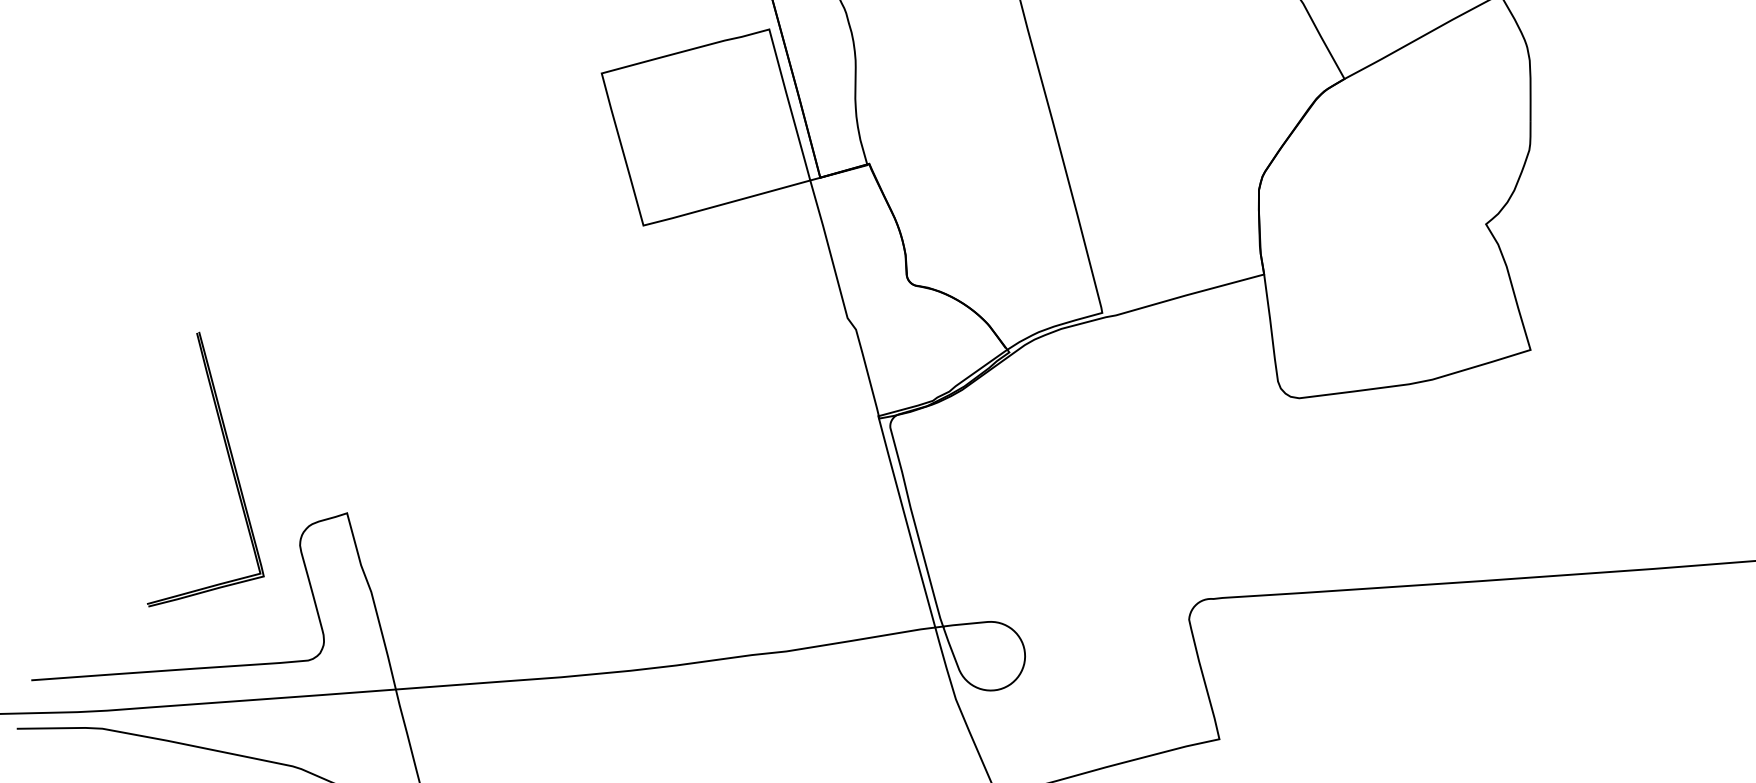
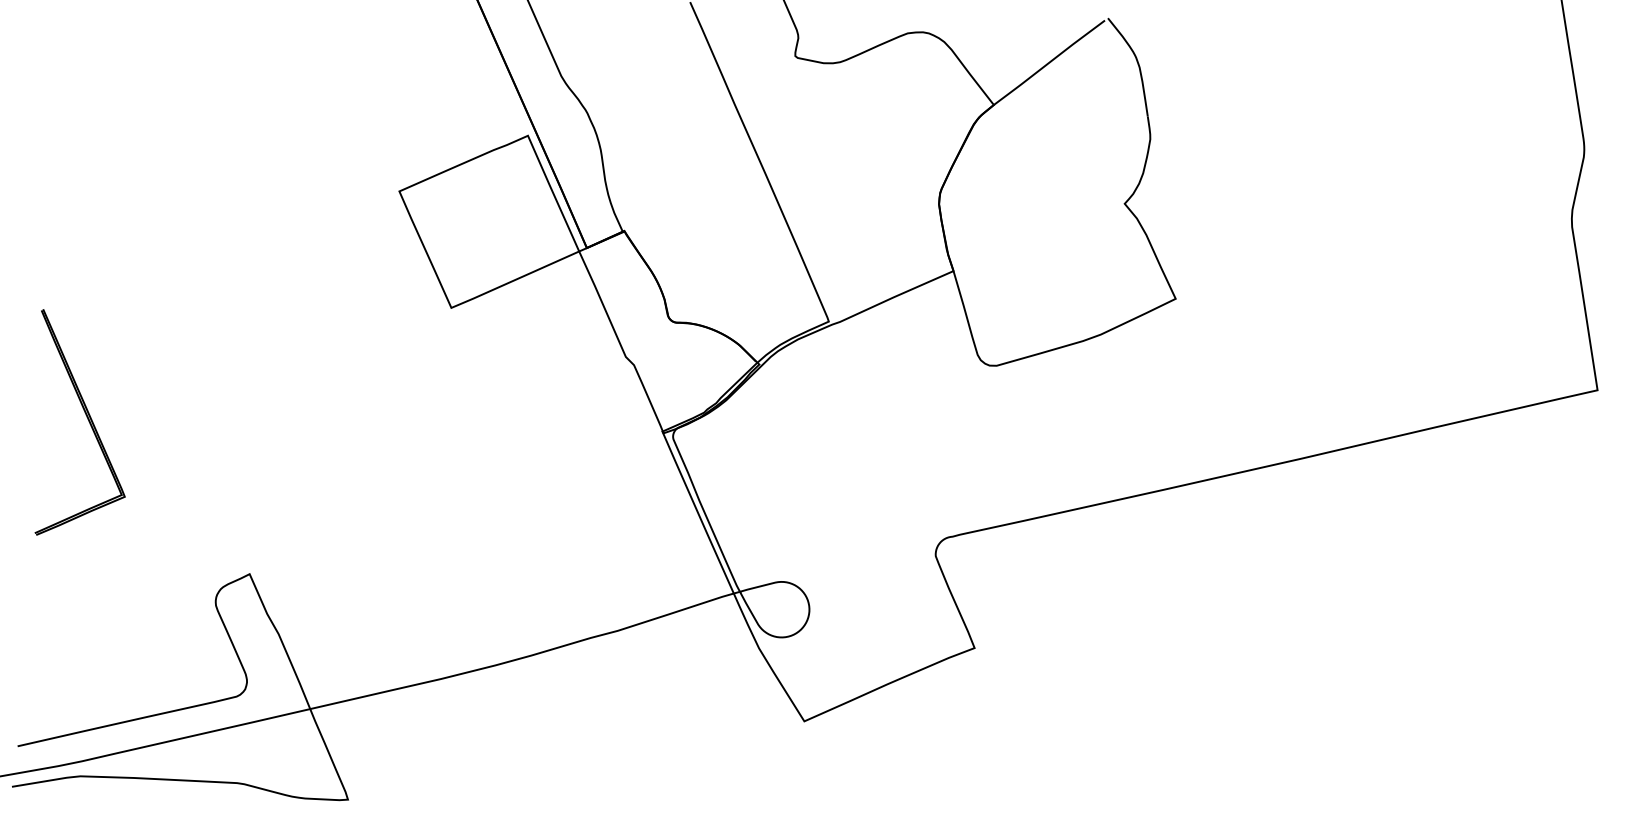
part: (232, 474) -> (87, 419), moved

